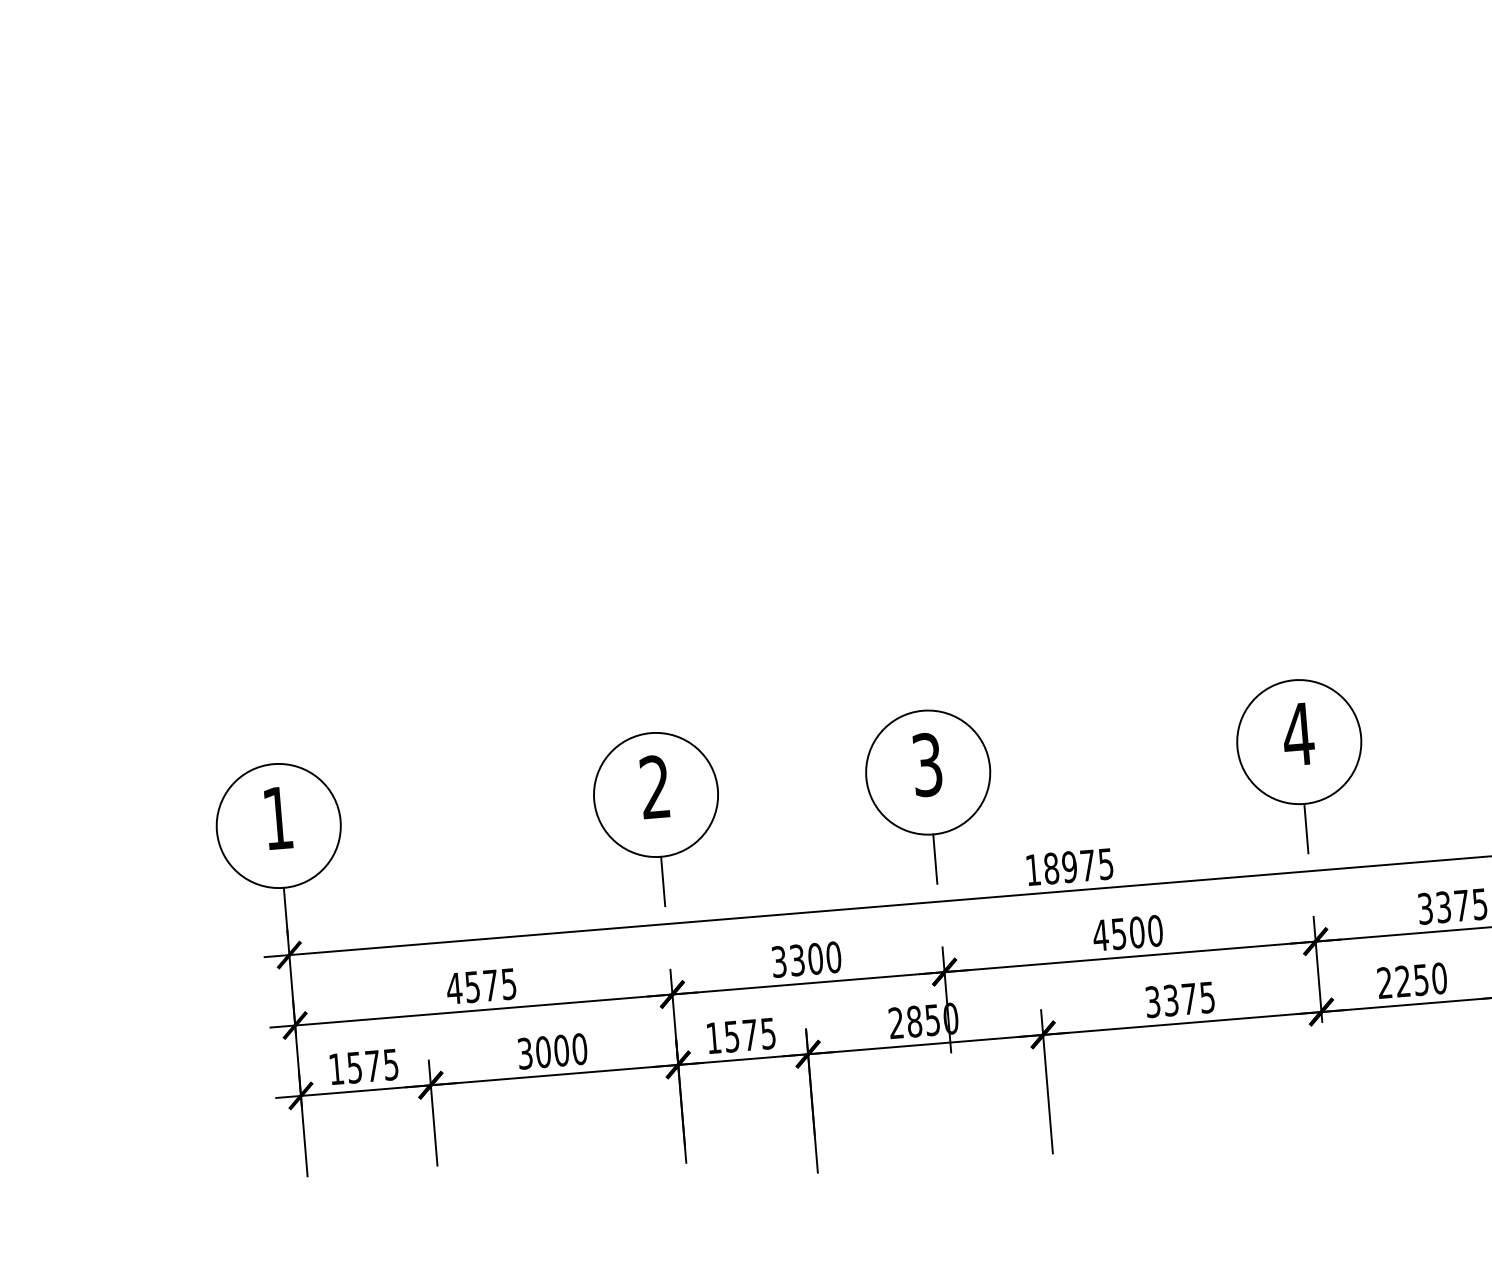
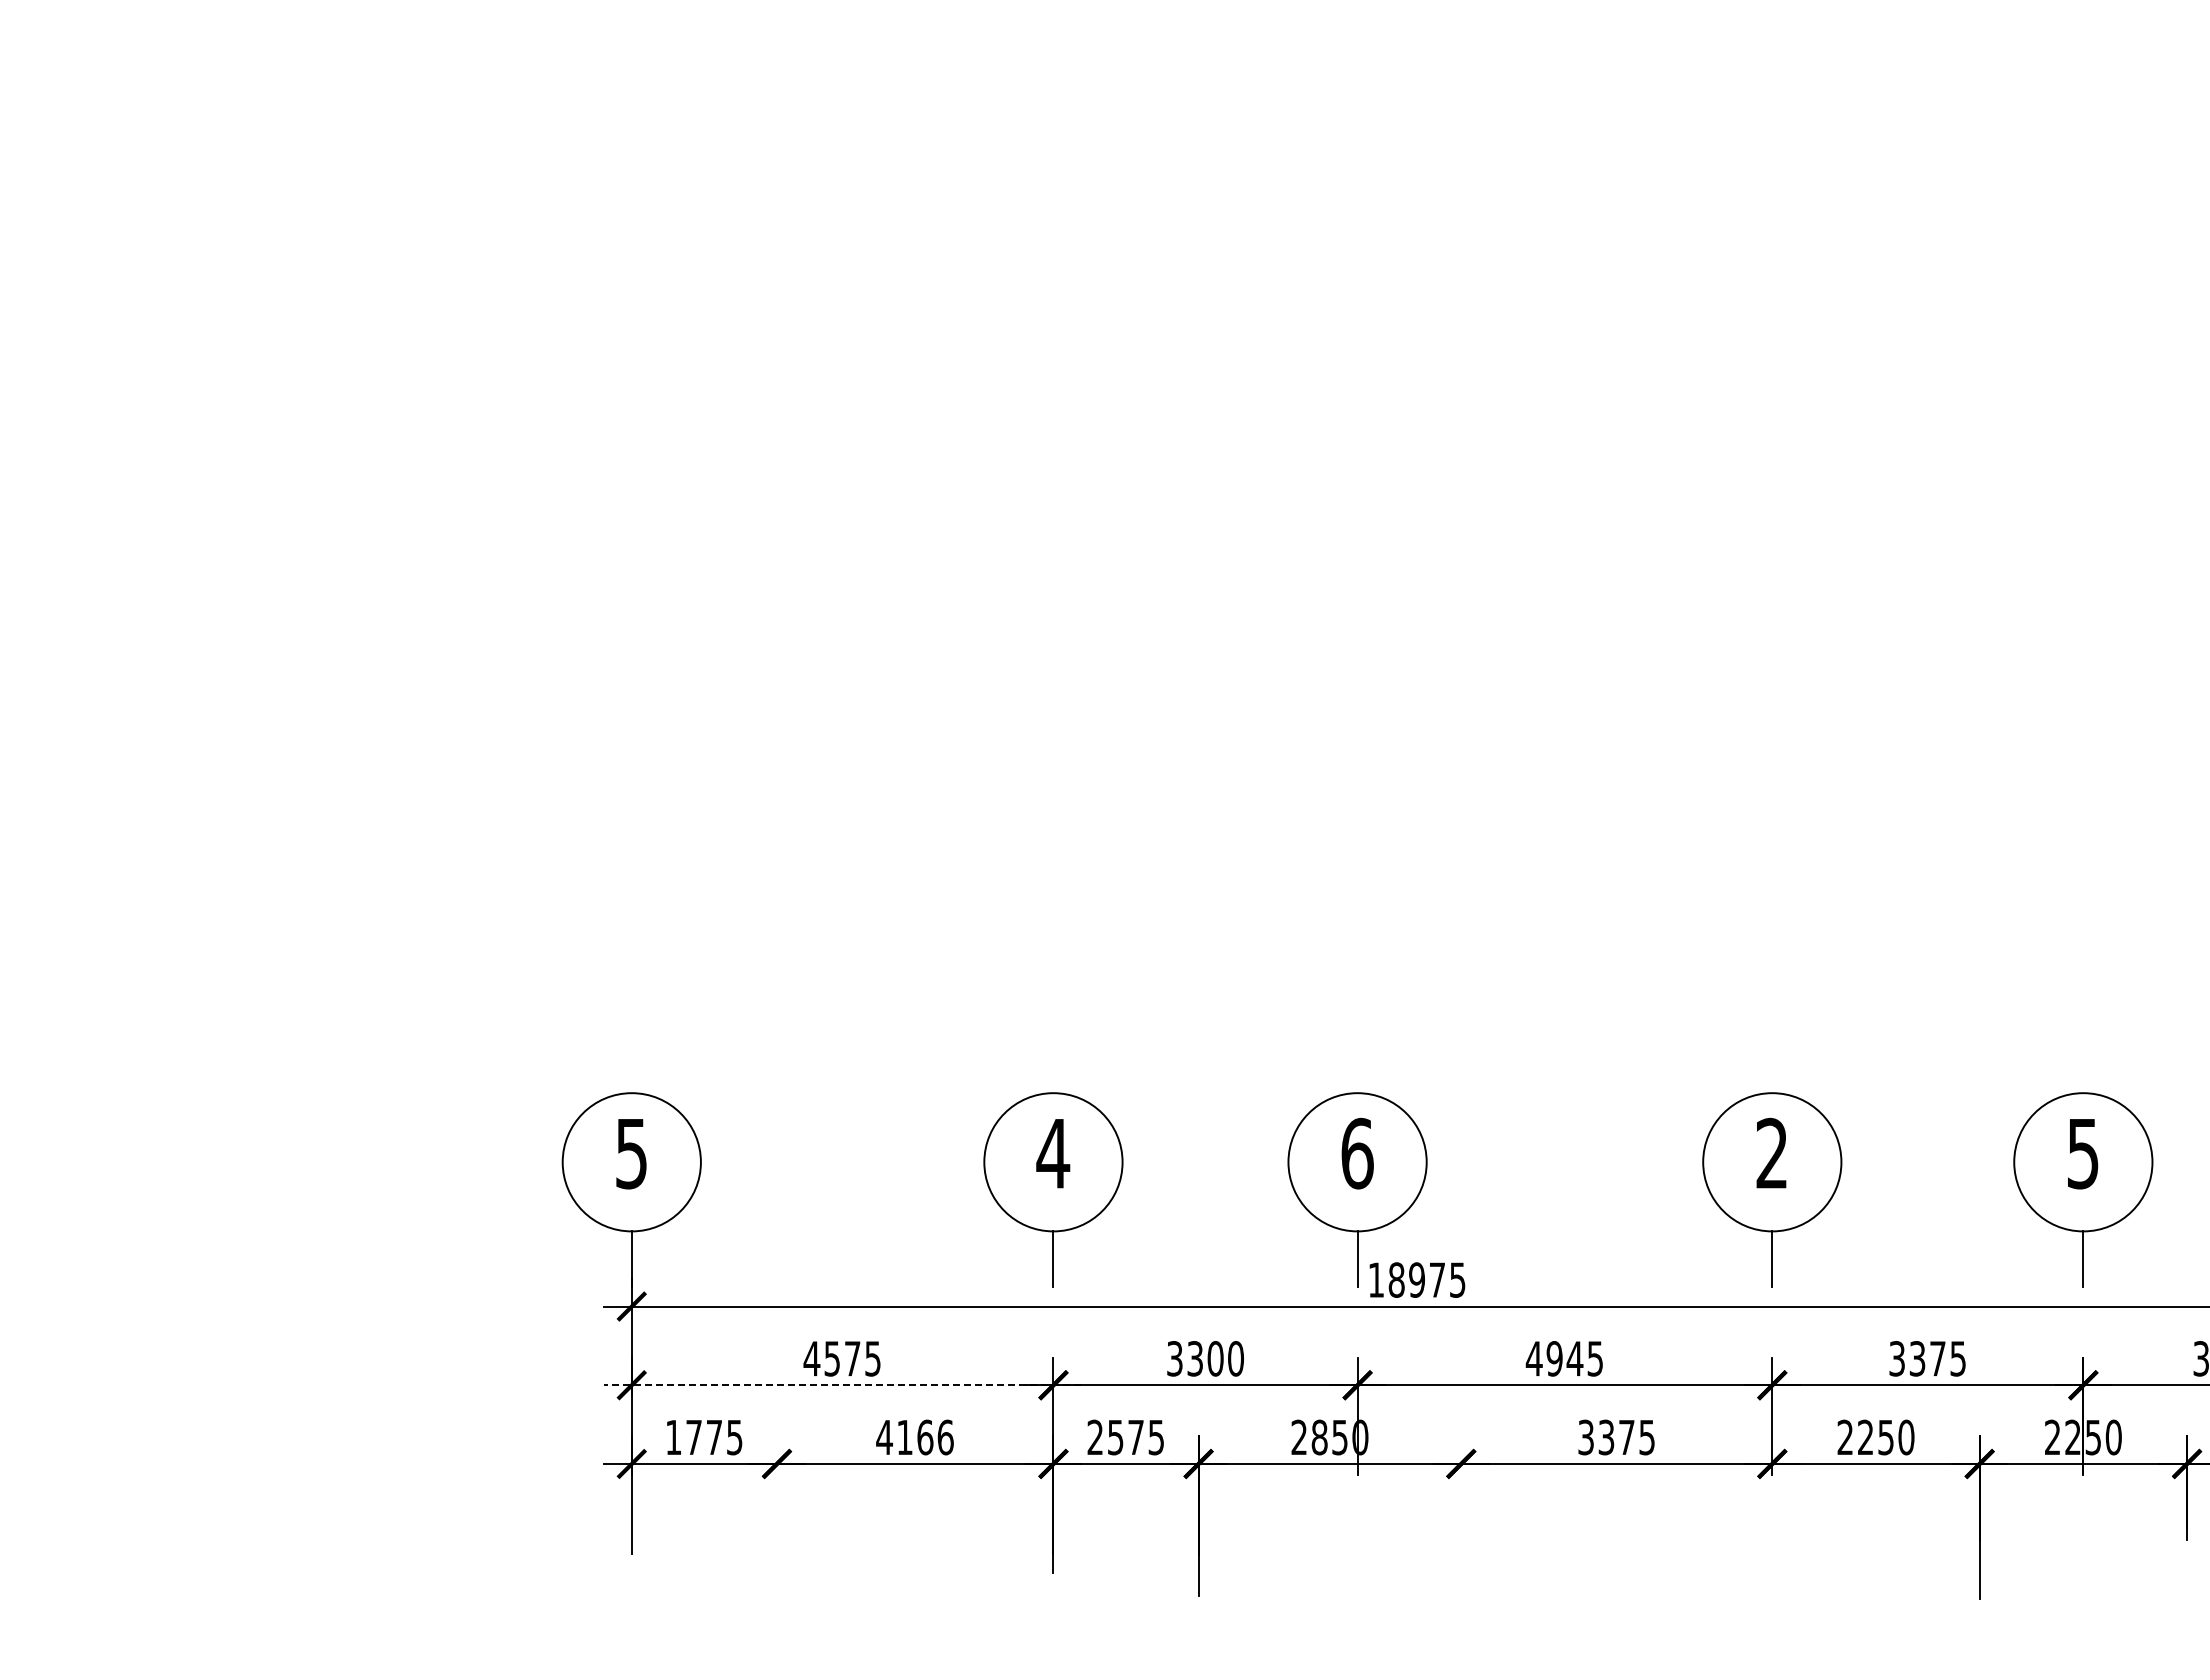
text: (1297, 733) -> (1771, 1152), 4 -> 2
text: (927, 764) -> (1357, 1153), 3 -> 6
text: (655, 786) -> (1053, 1152), 2 -> 4
text: (277, 819) -> (631, 1154), 1 -> 5
text: (1070, 866) -> (1417, 1279), moved
text: (1136, 932) -> (1574, 1358), 4500 -> 4945
line: (483, 1010) -> (842, 1385), solid -> dashed
text: (712, 1037) -> (1094, 1436), 1575 -> 2575
text: (551, 1051) -> (914, 1437), 3000 -> 4166
text: (354, 1067) -> (693, 1437), 1575 -> 1775
line: (1047, 1081) -> (1461, 1516), removed
line: (432, 1112) -> (776, 1494), removed

